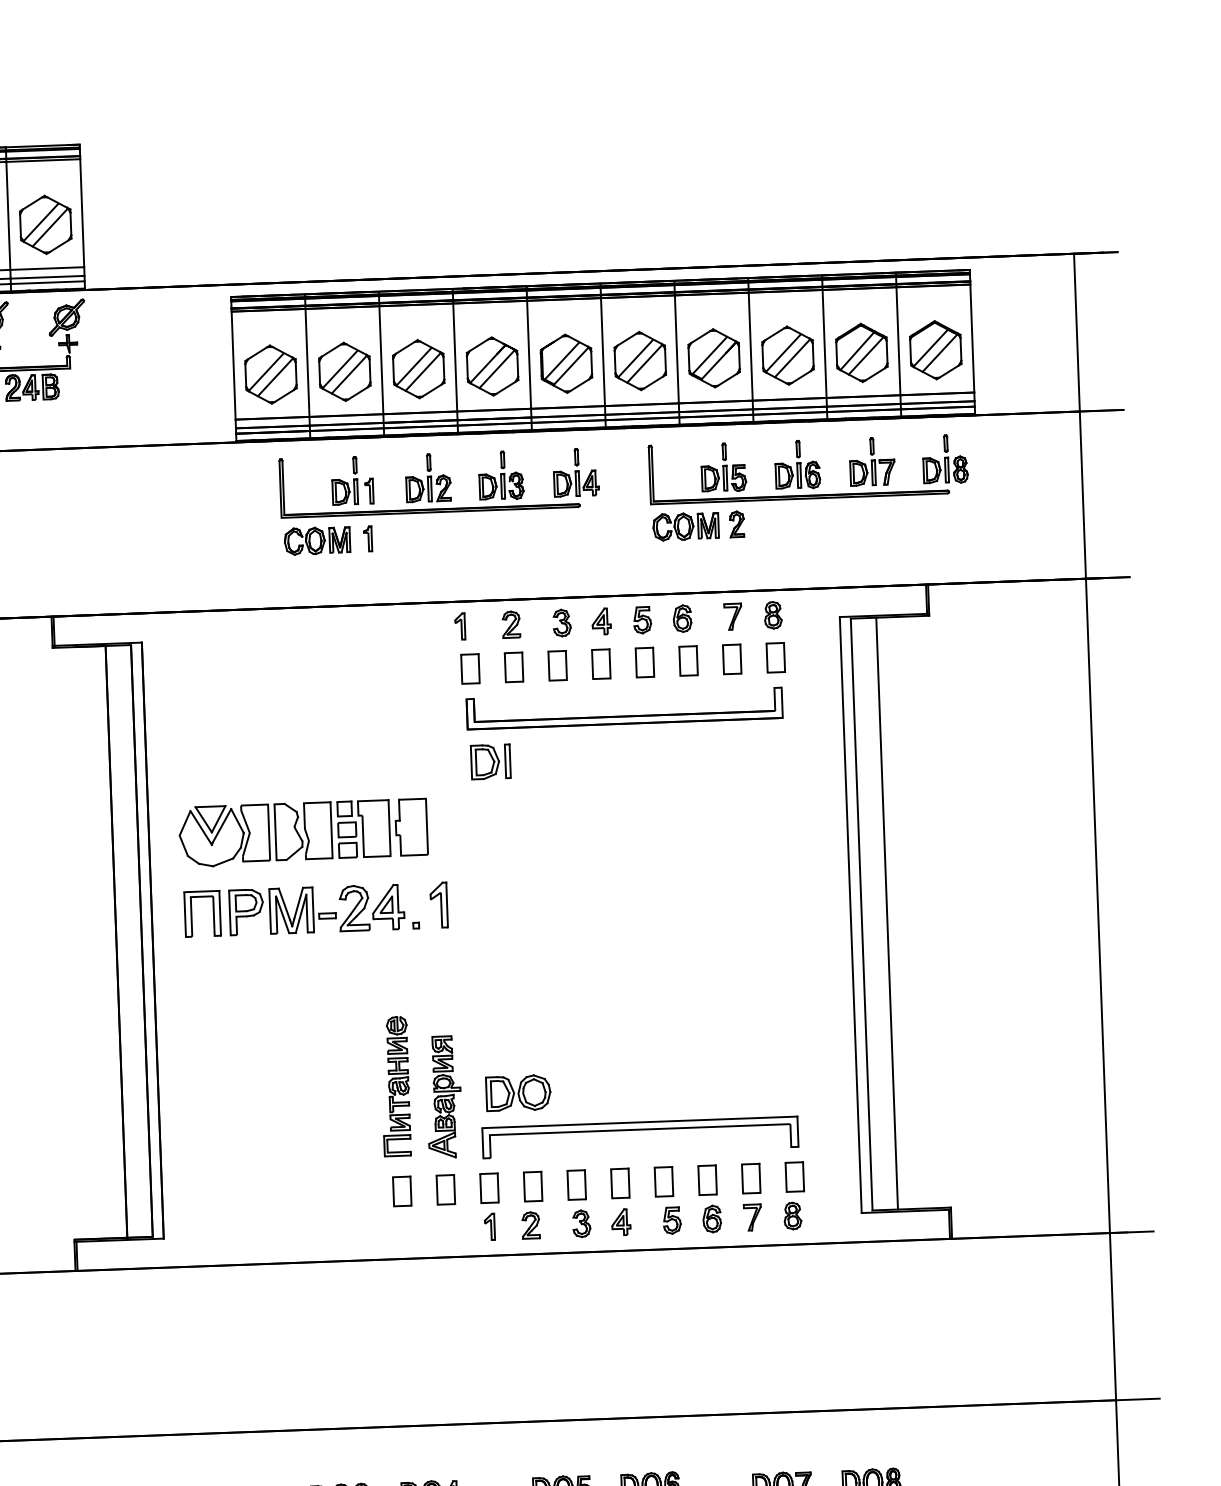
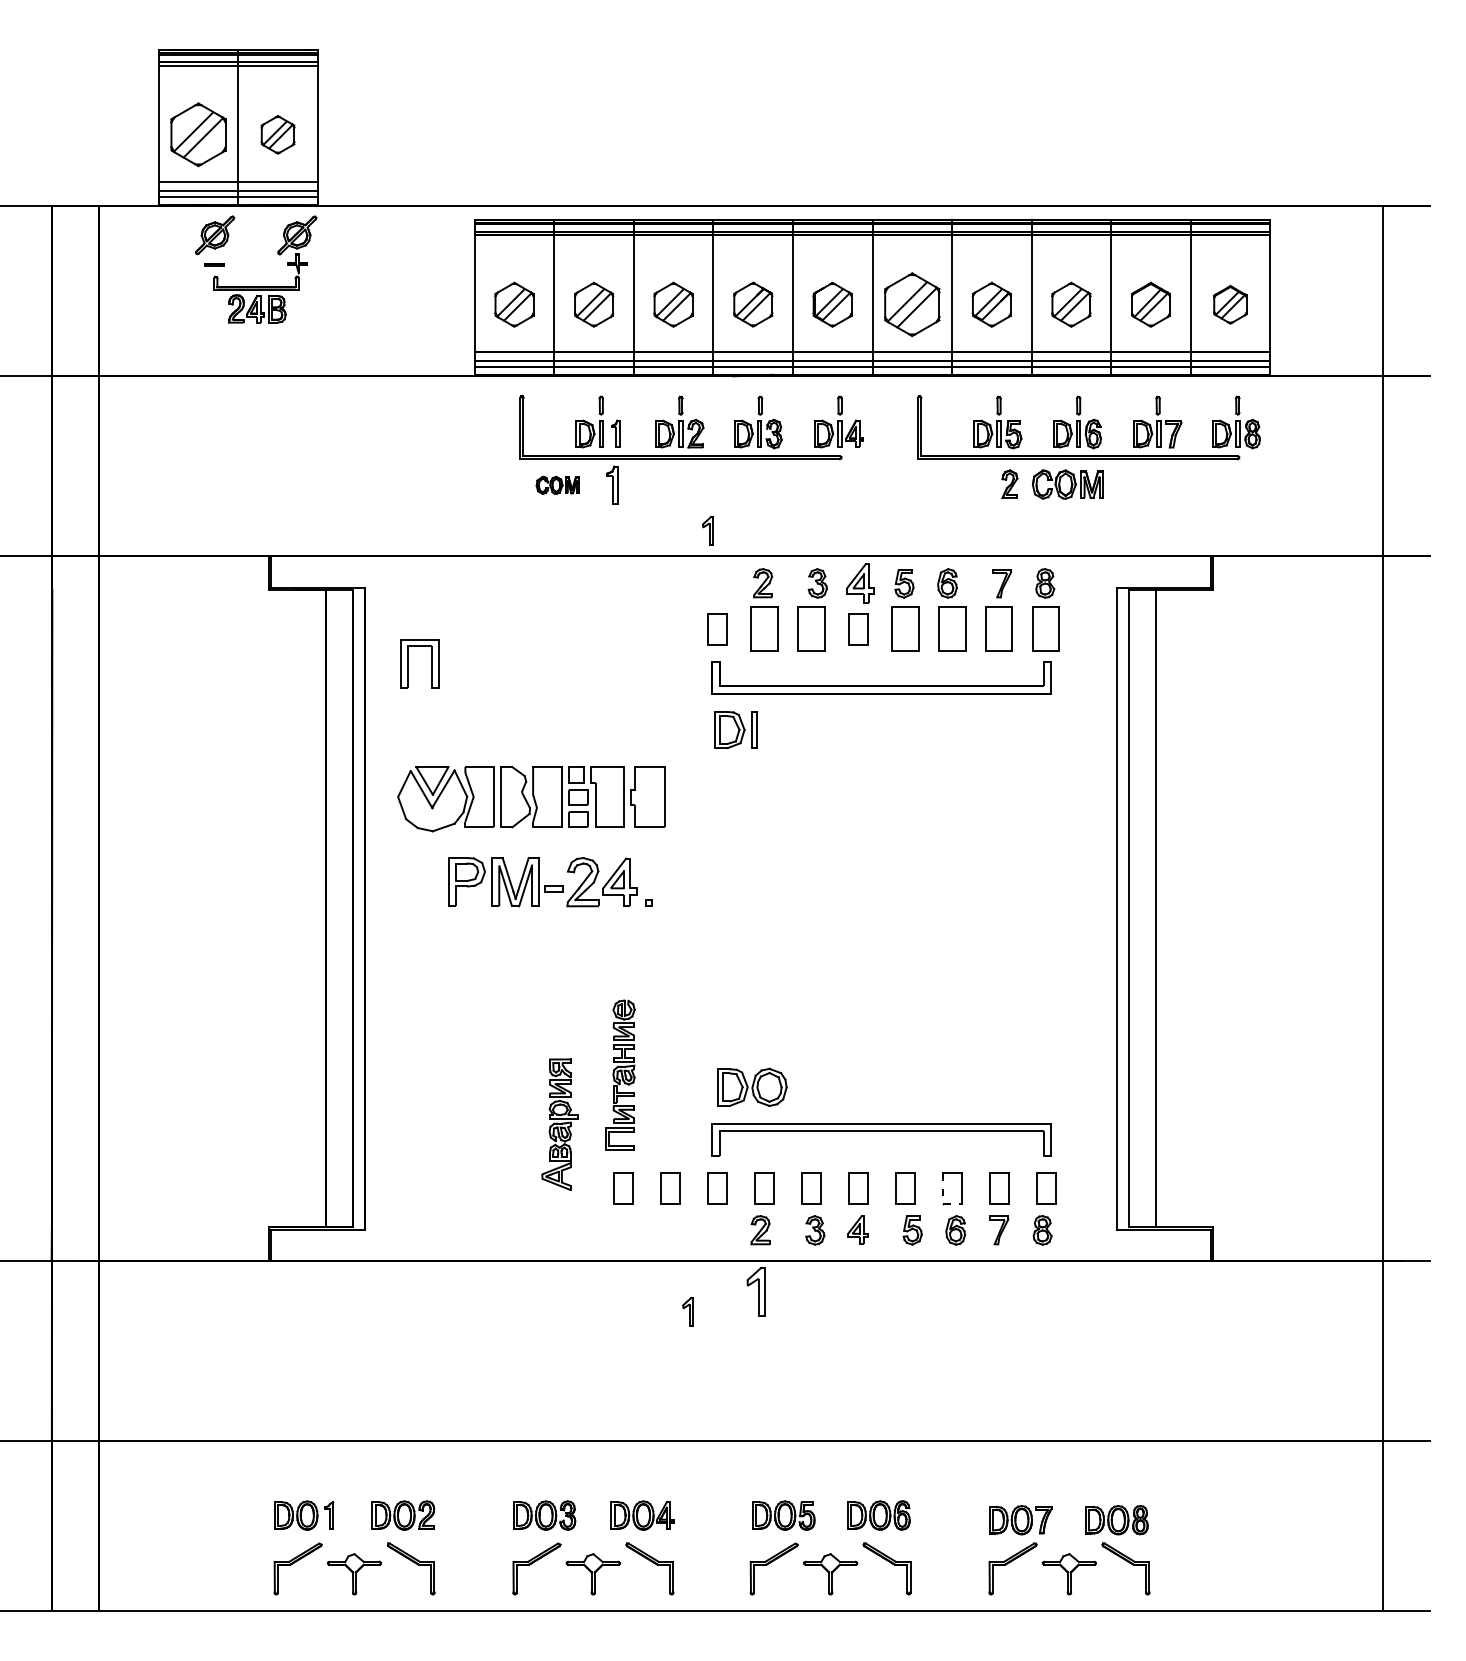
part: (45, 224) -> (277, 134), size x0.6
part: (935, 350) -> (1230, 304), size x0.6
part: (861, 352) -> (1150, 304), size x0.7
part: (788, 355) -> (1071, 304), size x0.7
part: (713, 358) -> (991, 304), size x0.7
part: (566, 363) -> (832, 304), size x0.7
part: (492, 366) -> (753, 304), size x0.7
part: (418, 368) -> (673, 304), size x0.7
part: (344, 371) -> (593, 304), size x0.7
part: (270, 374) -> (514, 304), size x0.7
part: (685, 526) -> (1067, 484), moved
part: (368, 539) -> (612, 485), size x1.4
part: (317, 540) -> (557, 485), size x0.6
part: (600, 620) -> (859, 582), size x1.4
part: (459, 625) -> (707, 530), moved
part: (775, 658) -> (1046, 629), size x1.4
part: (732, 659) -> (999, 629), size x1.4
part: (688, 661) -> (952, 629), size x1.4
part: (645, 662) -> (905, 629), size x1.4
part: (557, 666) -> (811, 629), size x1.4
part: (514, 667) -> (764, 629), size x1.4
part: (438, 904) -> (755, 1291), moved
part: (192, 913) -> (408, 663), moved
part: (443, 1096) -> (559, 1124), moved
line: (698, 1189) -> (942, 1198), solid -> dashed
part: (489, 1226) -> (687, 1311), moved

